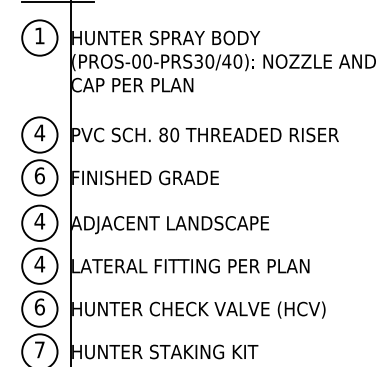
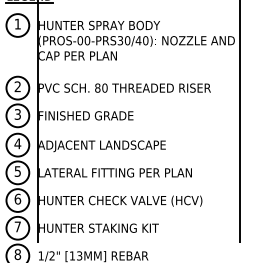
text: (39, 132) -> (17, 86), 4 -> 2
text: (39, 175) -> (17, 114), 6 -> 3
text: (39, 264) -> (17, 171), 4 -> 5

